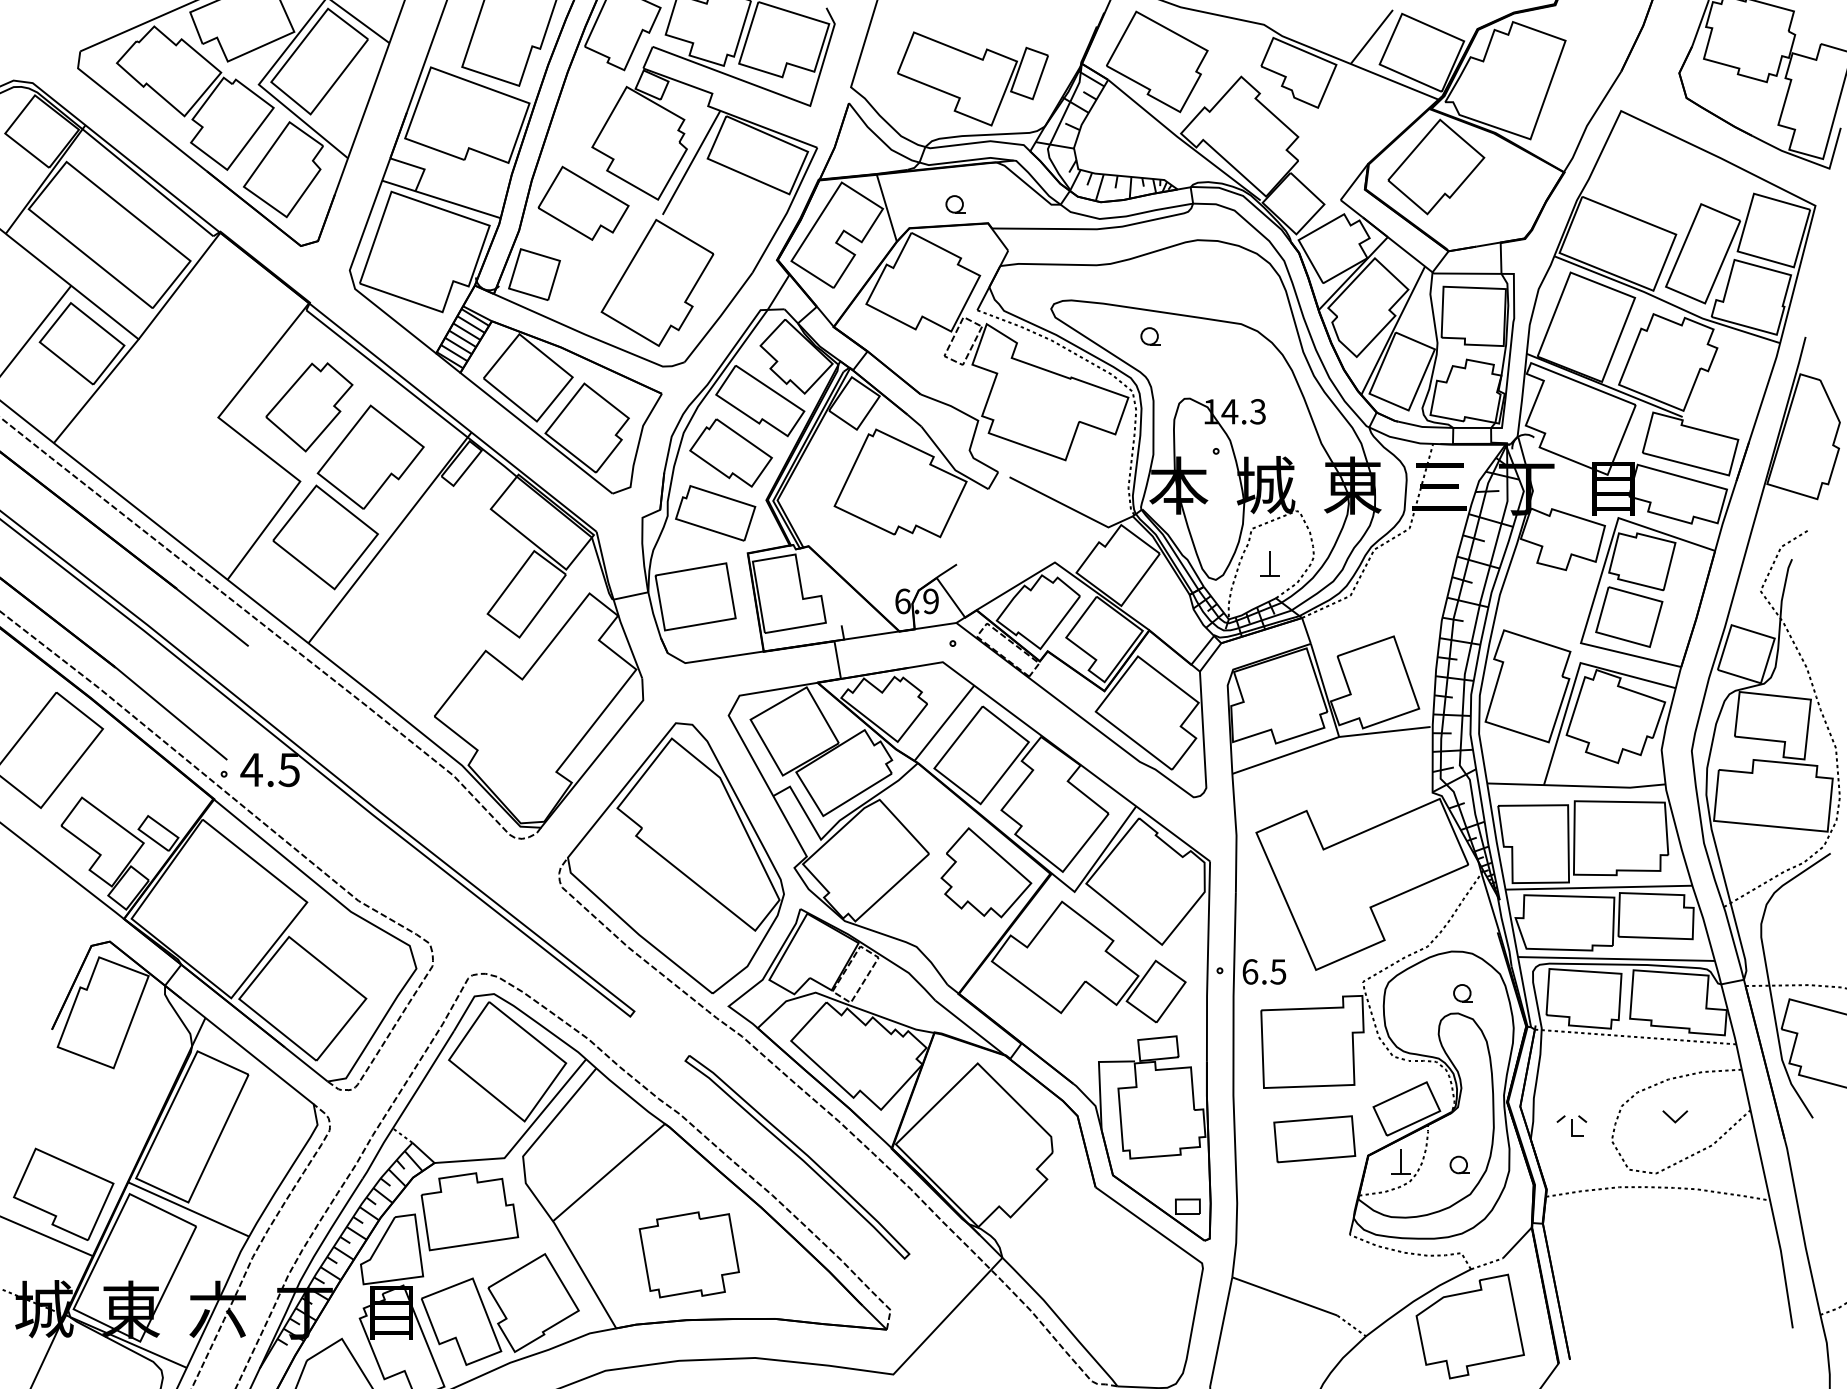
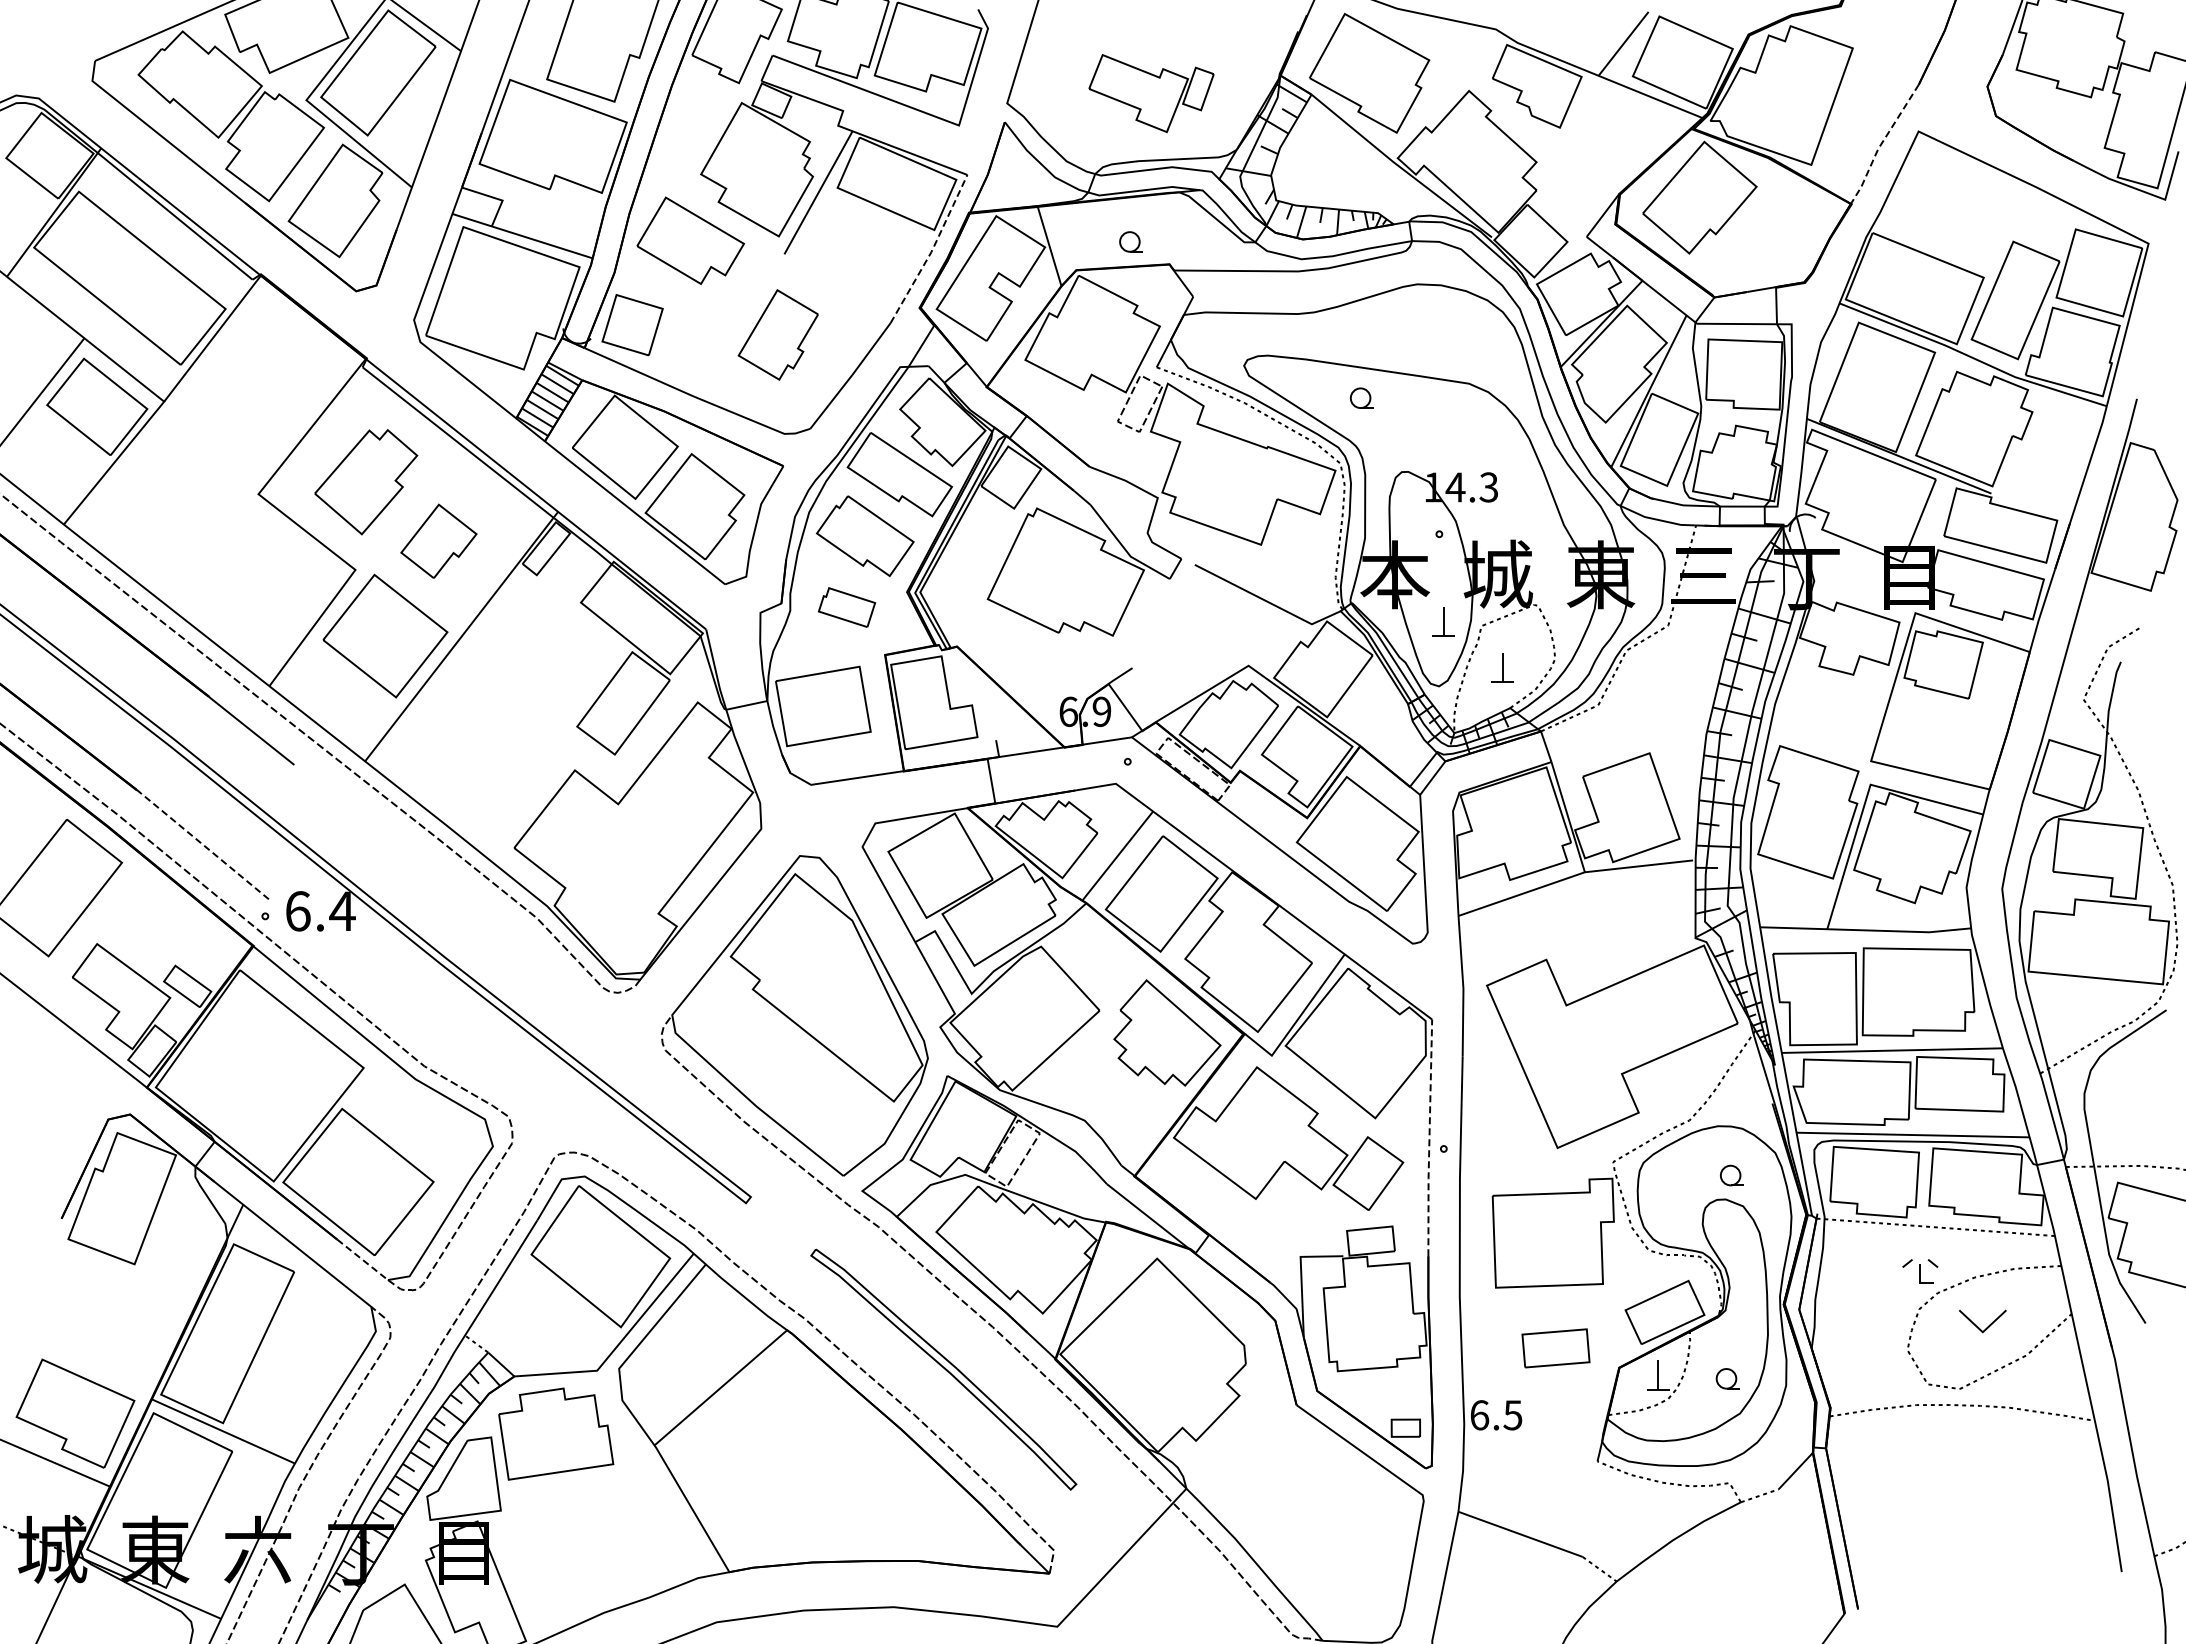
part: (972, 78) -> (1151, 93), size x0.7
line: (1589, 122) -> (1881, 144), solid -> dashed
line: (787, 210) -> (932, 249), solid -> dashed
part: (657, 282) -> (778, 334), size x0.6
part: (370, 457) -> (438, 541), size x0.6
part: (715, 513) -> (846, 607), size x0.6
part: (1219, 525) -> (1443, 621), added
part: (1629, 617) -> (1928, 730), removed
line: (171, 713) -> (203, 844), solid -> dashed
text: (269, 770) -> (319, 911), 4.5 -> 6.4
line: (1207, 961) -> (1429, 1137), solid -> dashed
text: (1264, 972) -> (1496, 1415), moved
line: (307, 1065) -> (363, 1260), solid -> dashed
part: (1675, 1116) -> (1982, 1321), size x1.6
part: (1572, 1125) -> (1920, 1271), moved
part: (1314, 1139) -> (1555, 1348), size x0.7
part: (689, 1254) -> (815, 1484), removed
part: (500, 1309) -> (592, 1549), removed
part: (1469, 1326) -> (1739, 1569), removed

